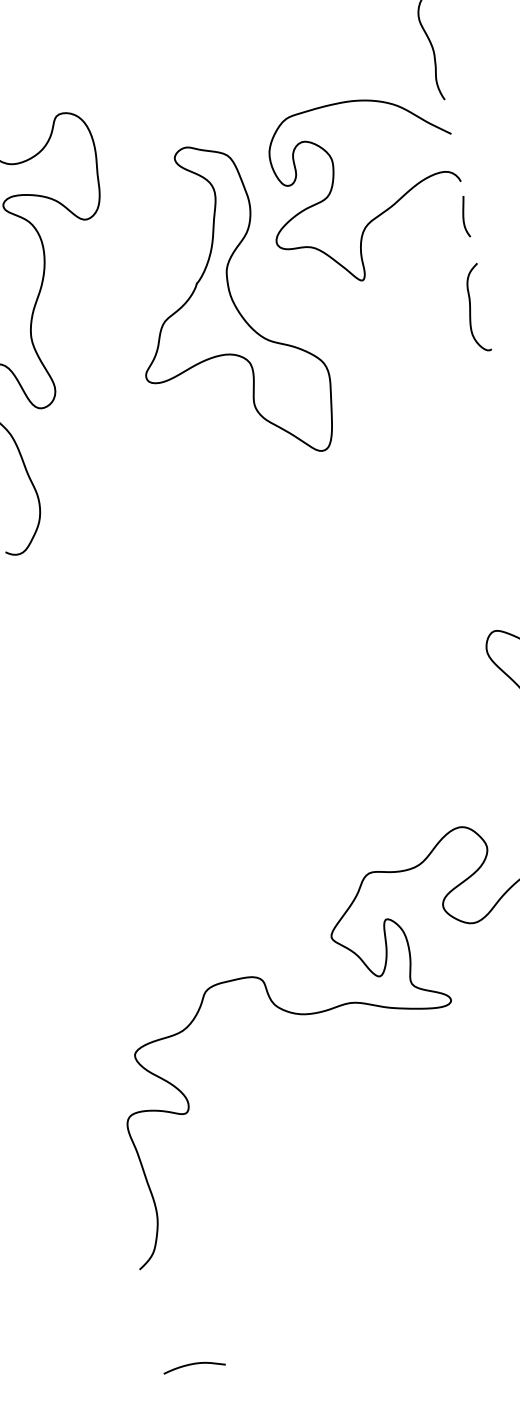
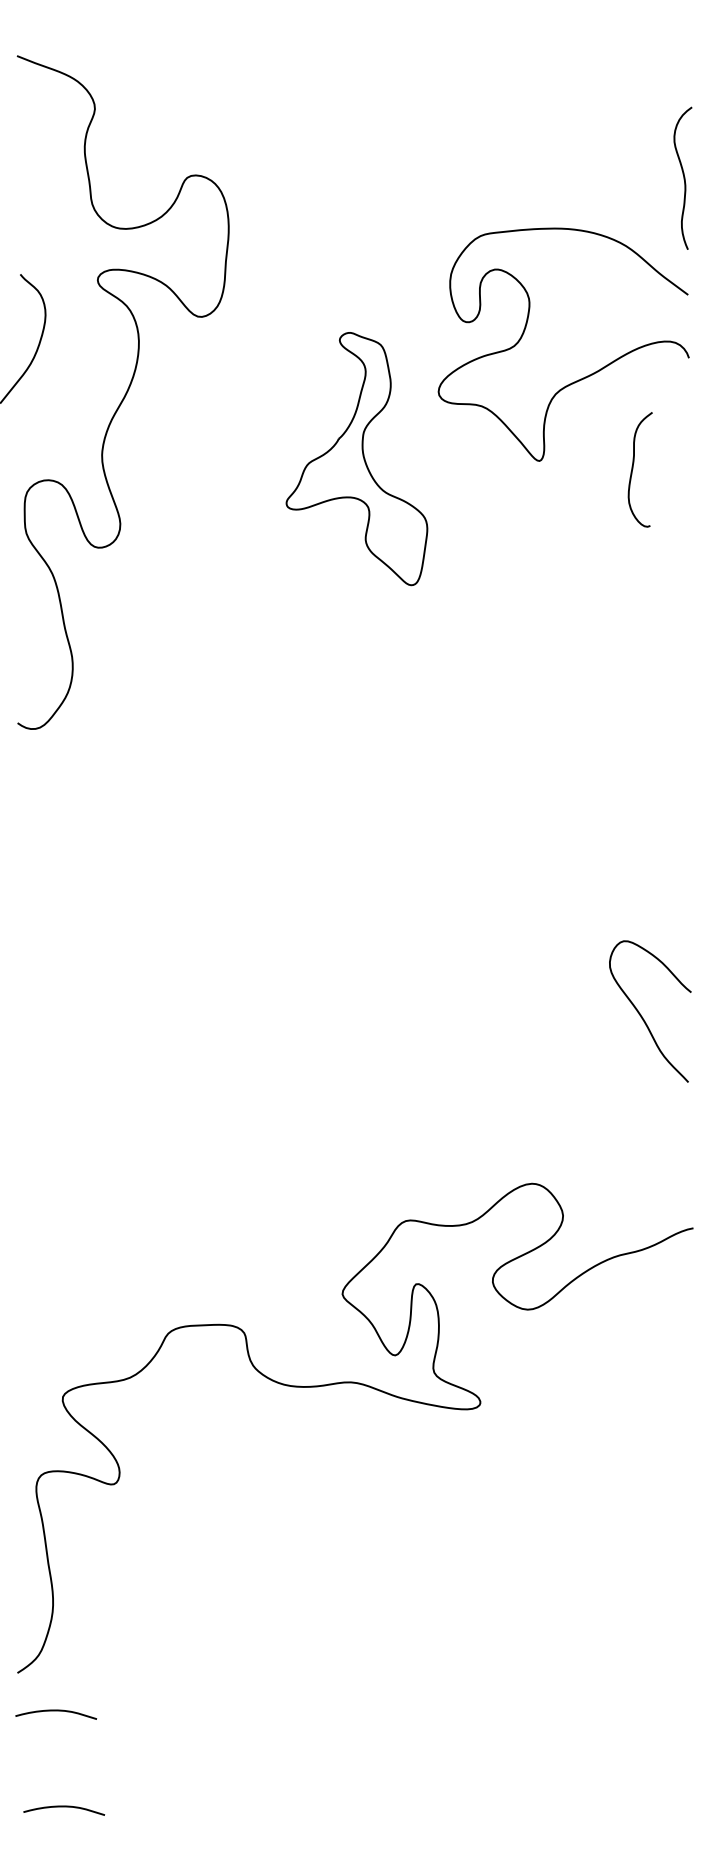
curve: (464, 217) -> (684, 404), removed
part: (224, 304) -> (356, 458), size x0.6
curve: (471, 309) -> (633, 469), moved
curve: (174, 1293) -> (56, 1711), added

